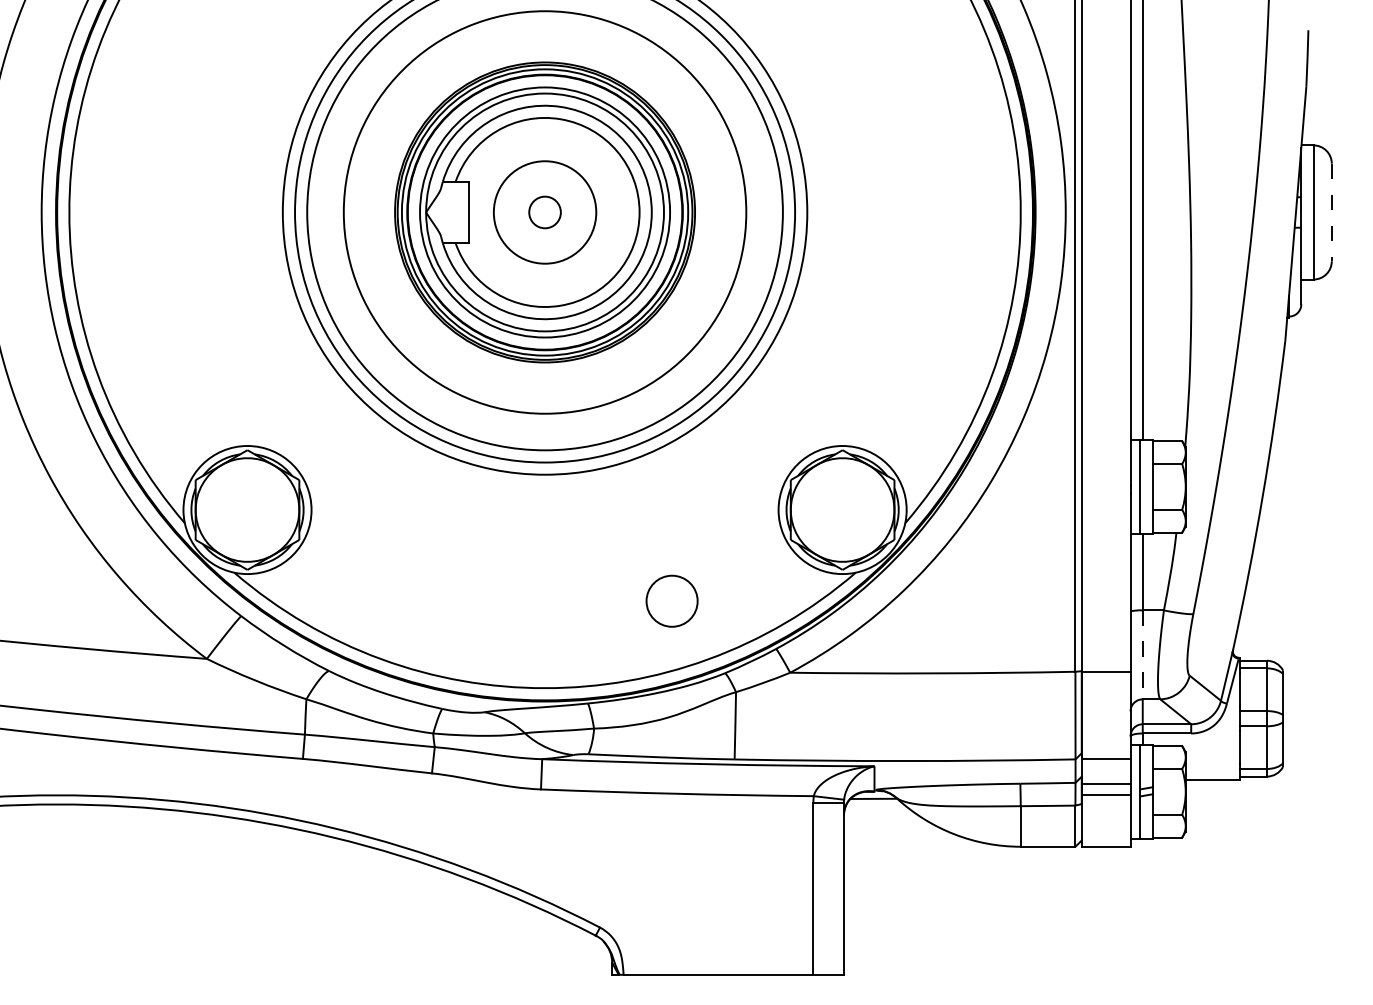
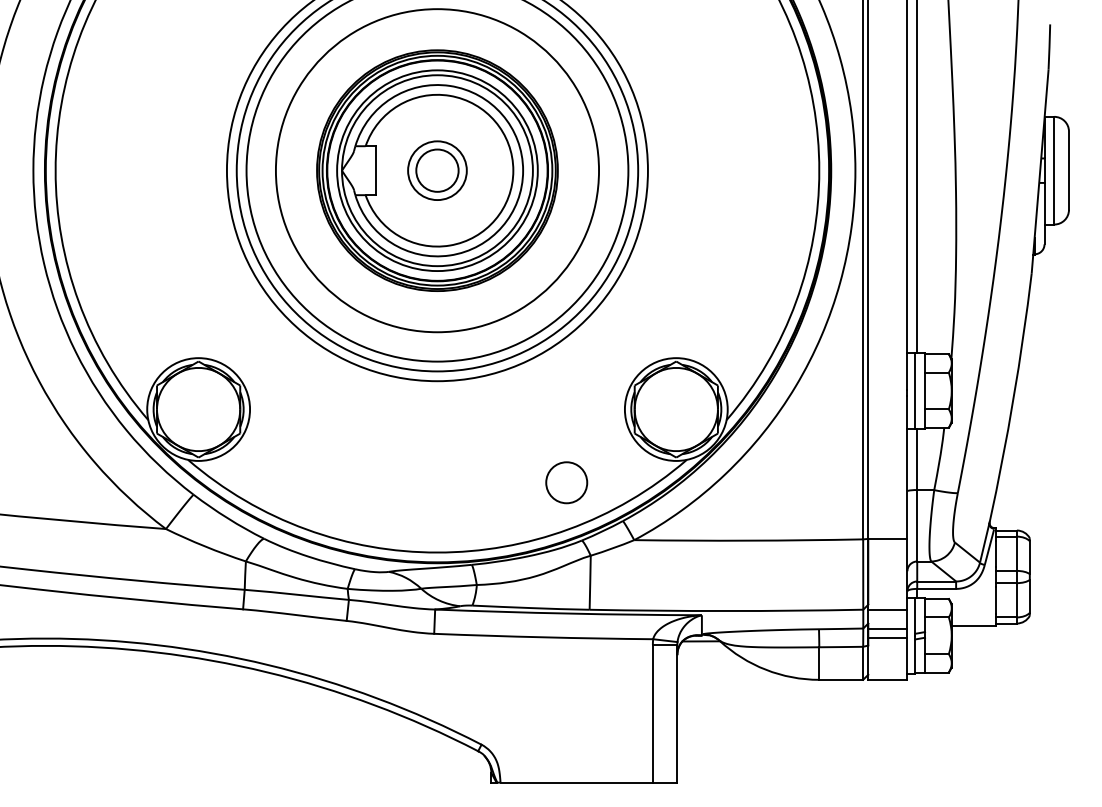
circle: (544, 212) -> (437, 170), size x0.71
circle: (544, 212) -> (437, 170), size x1.67
line: (1331, 212) -> (1068, 170), dashed -> solid
circle: (671, 600) -> (566, 482), moved
line: (1142, 655) -> (917, 526), dashed -> solid

